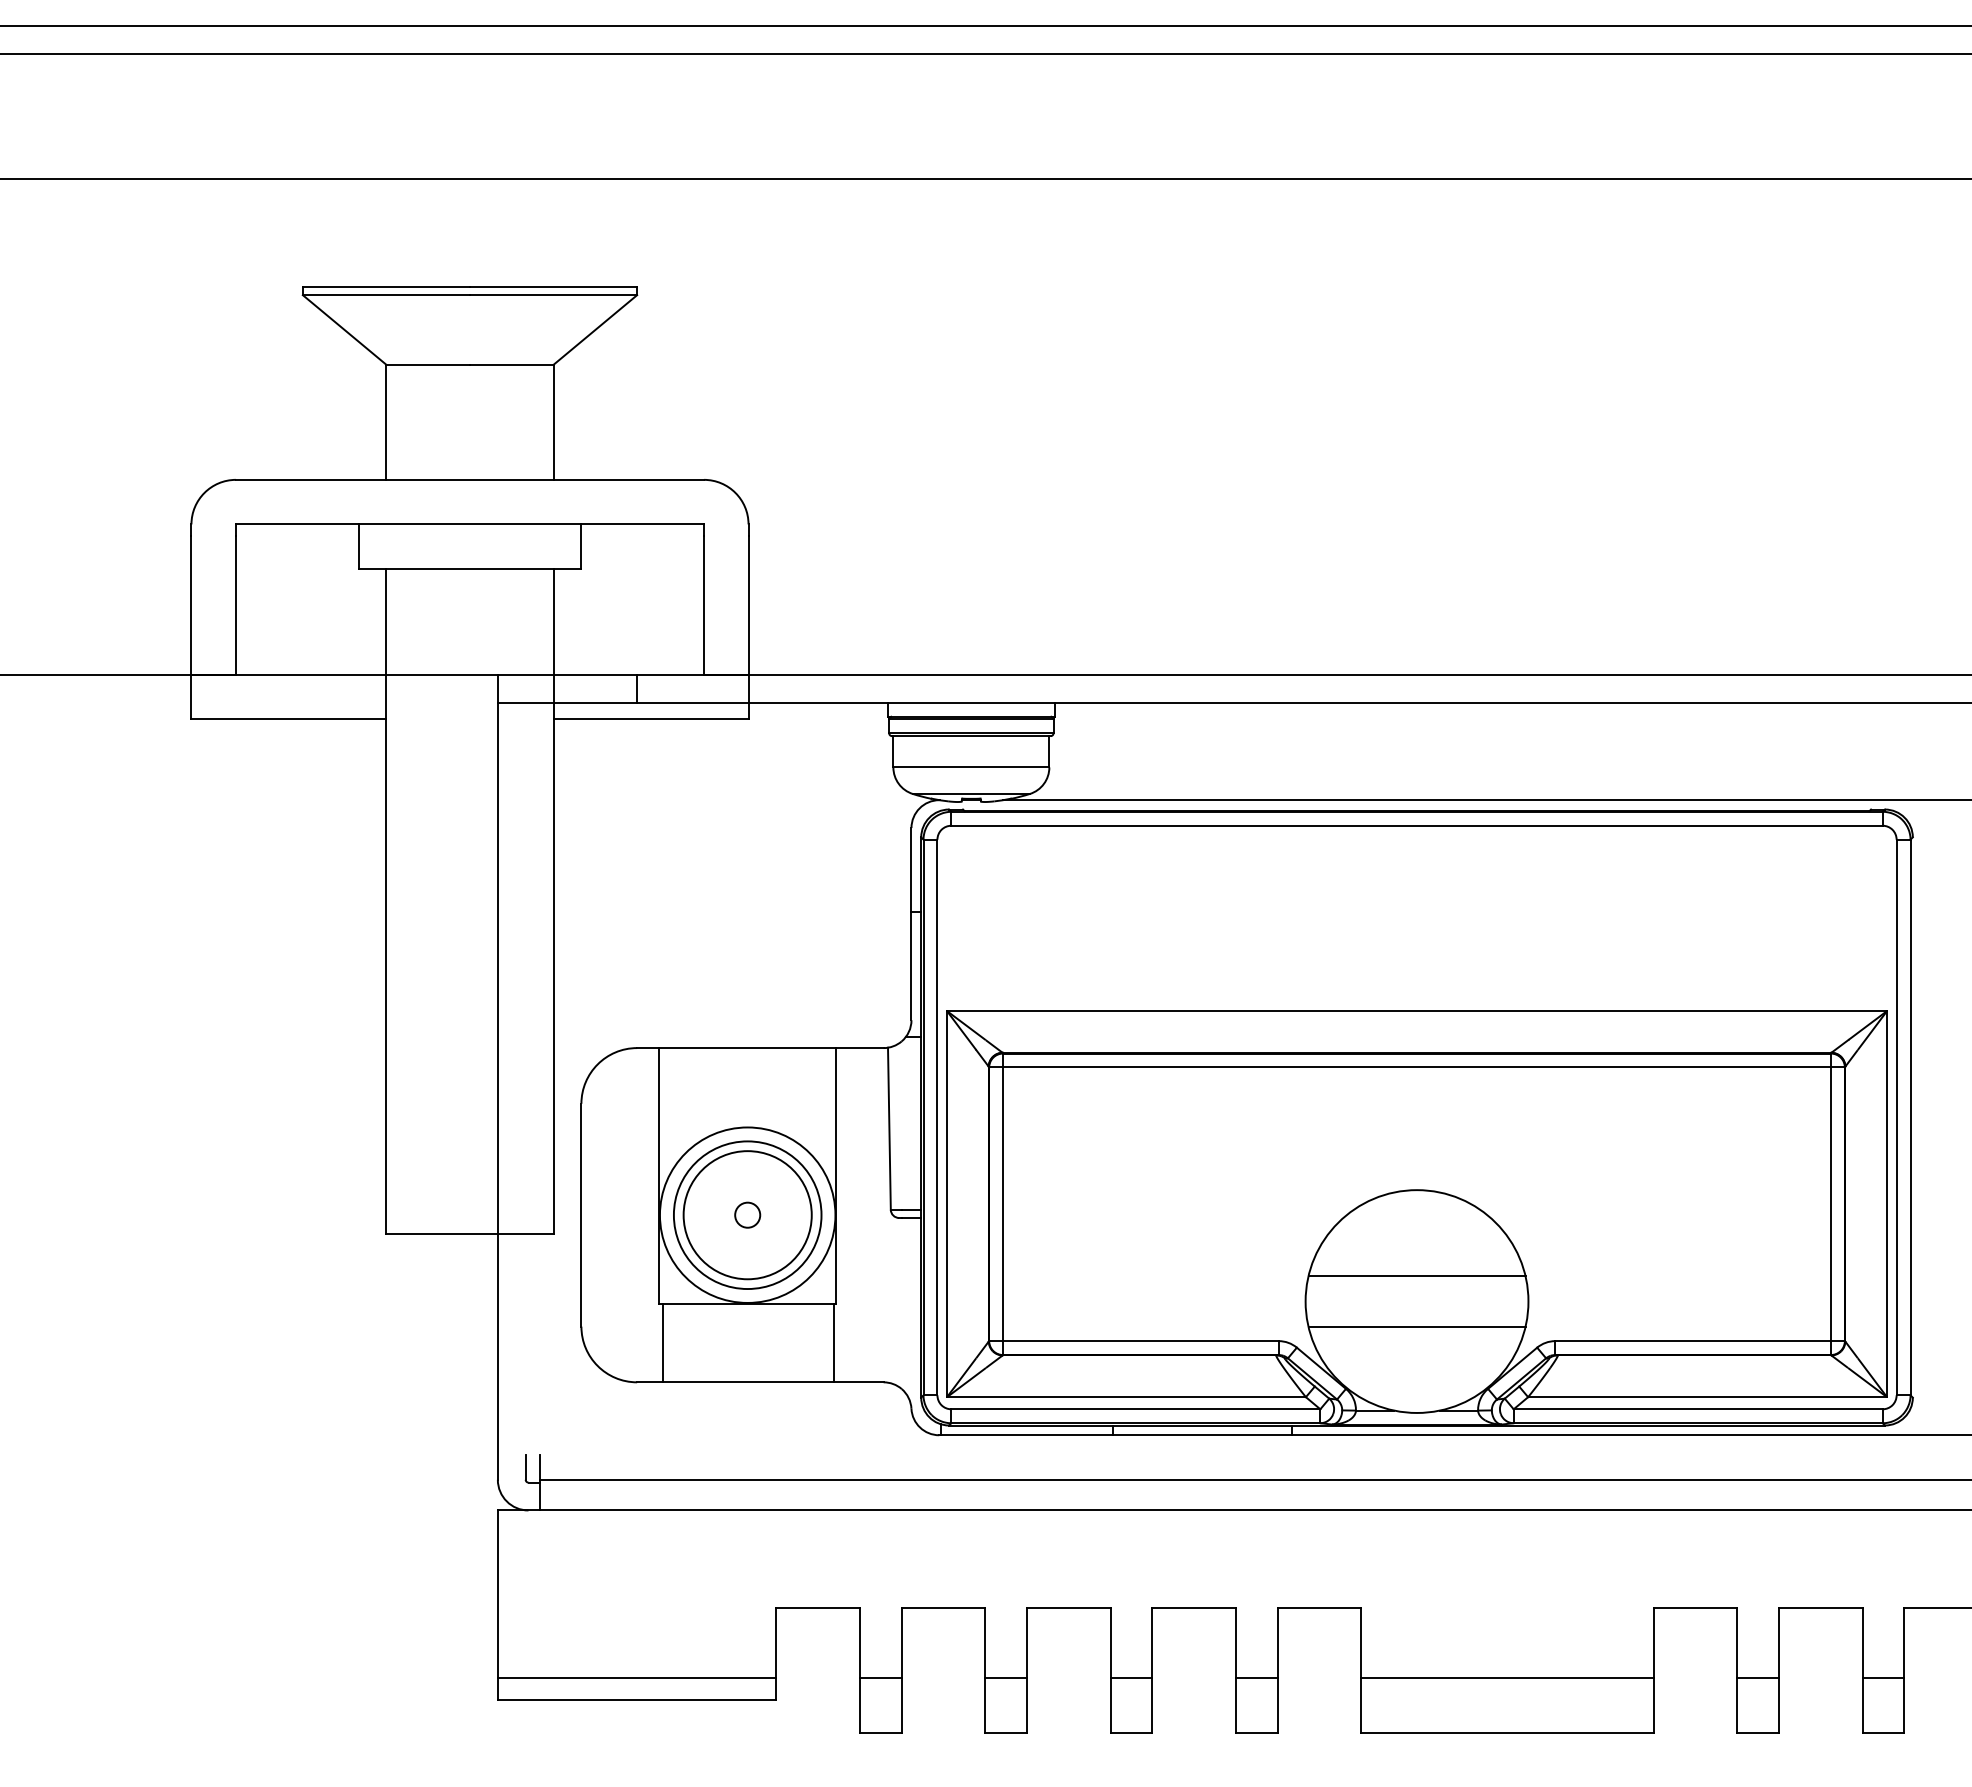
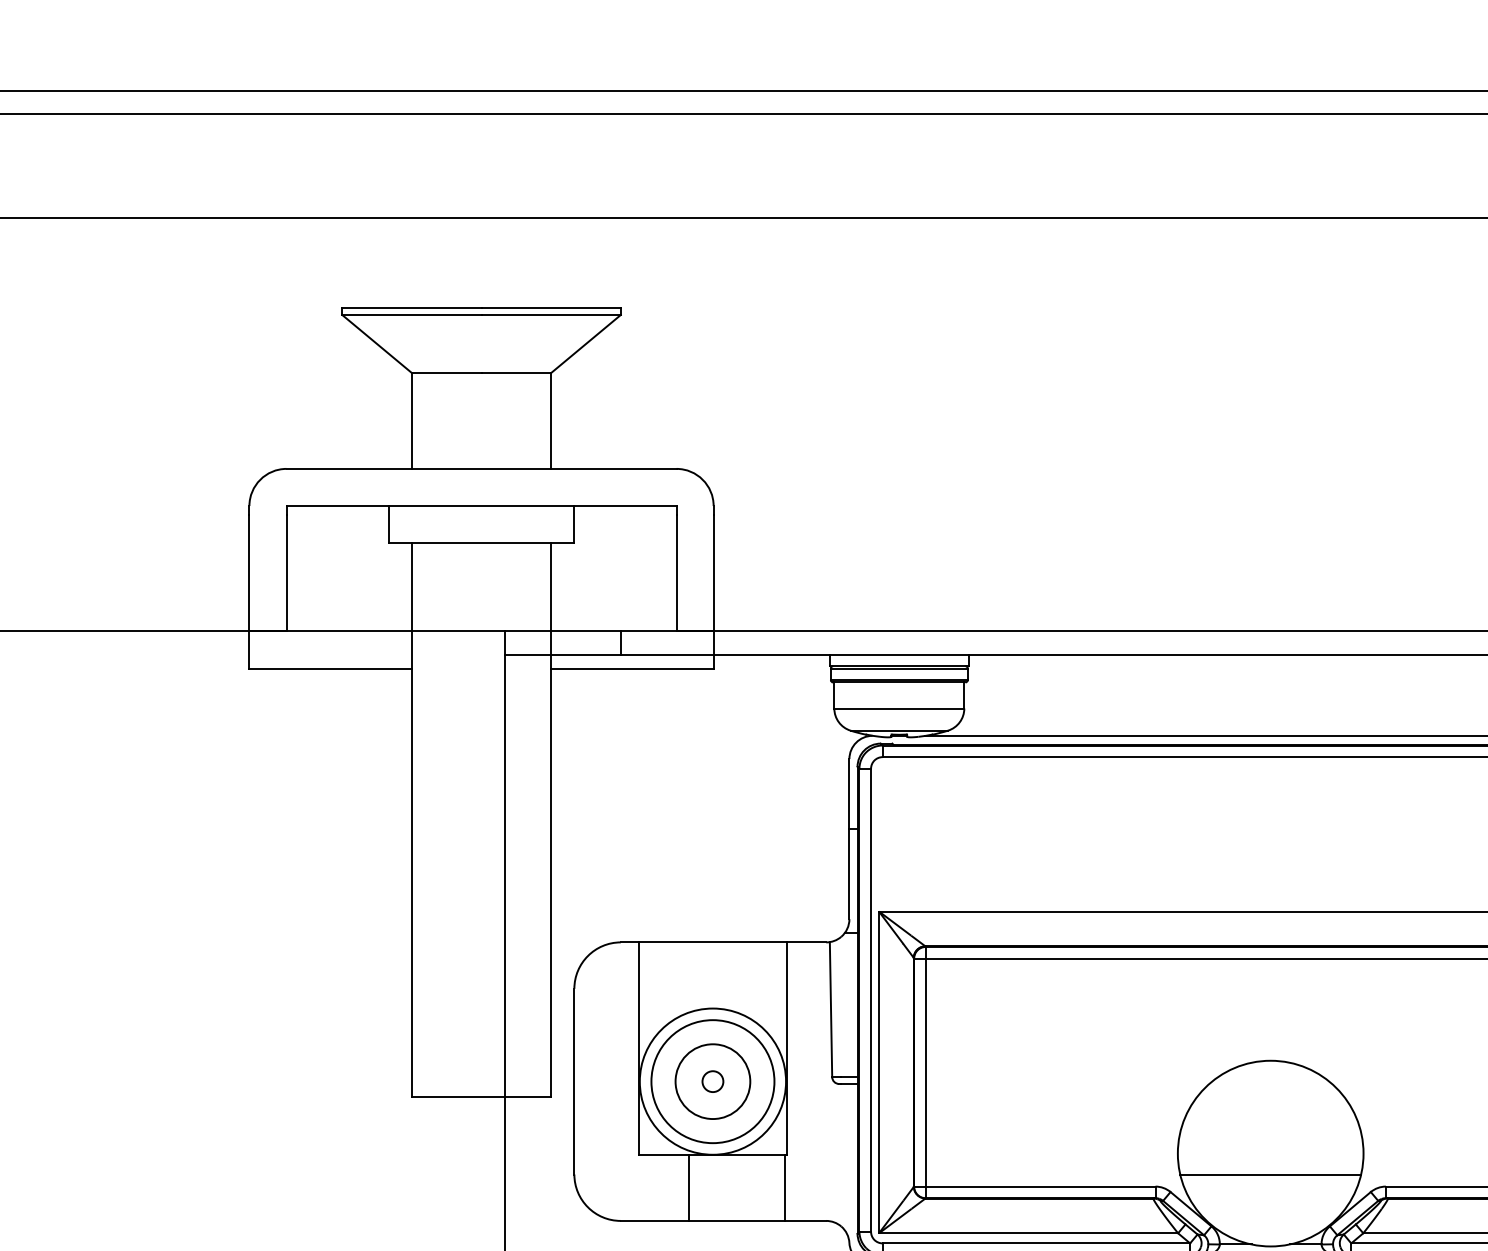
circle: (747, 1215) -> (712, 1081), size x0.7
line: (1416, 1276) -> (1270, 1132), removed
line: (662, 1342) -> (688, 1187), moved

